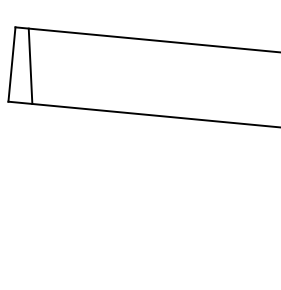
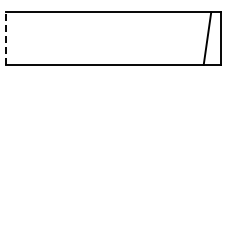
line: (12, 64) -> (6, 38), solid -> dashed
line: (30, 66) -> (19, 38), removed

